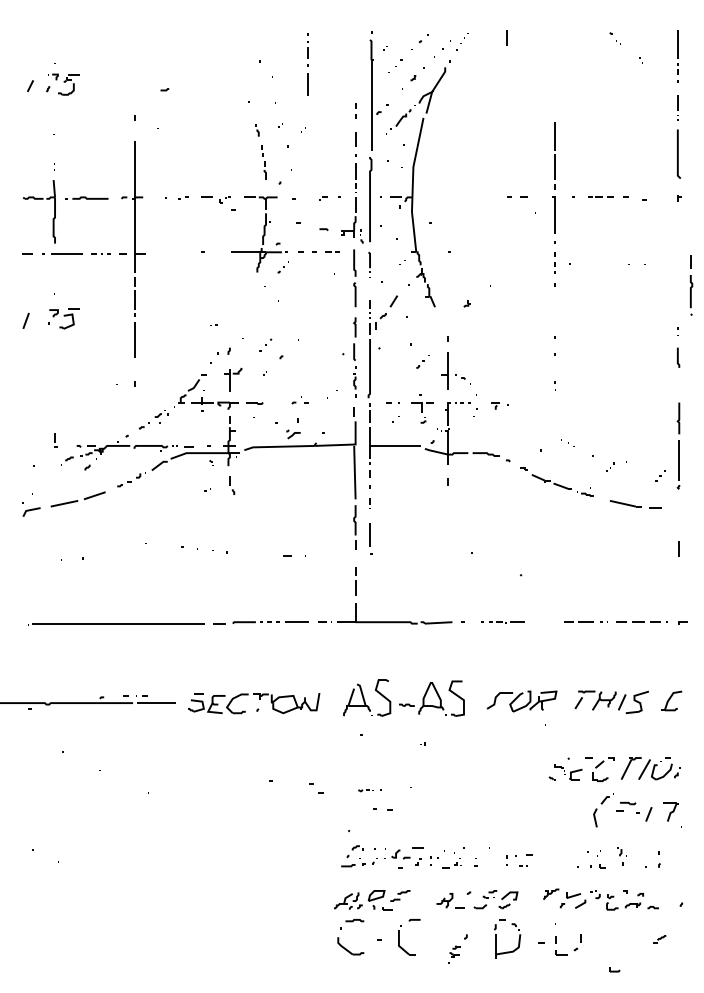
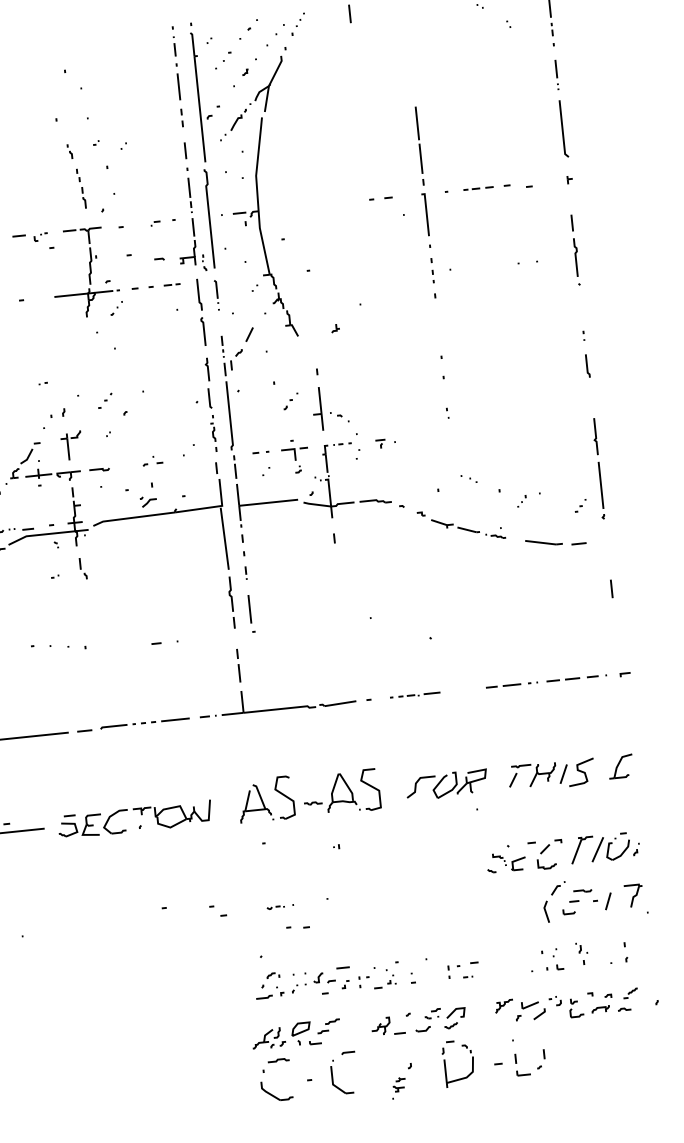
line: (307, 64) -> (176, 63), moved
part: (691, 285) -> (575, 250), moved
part: (659, 939) -> (630, 993), moved
part: (614, 969) -> (568, 911), moved

